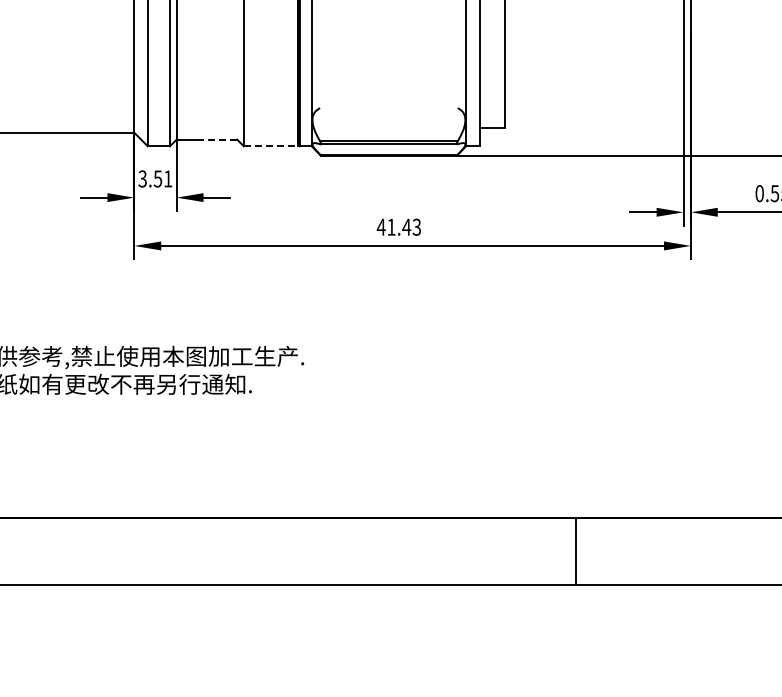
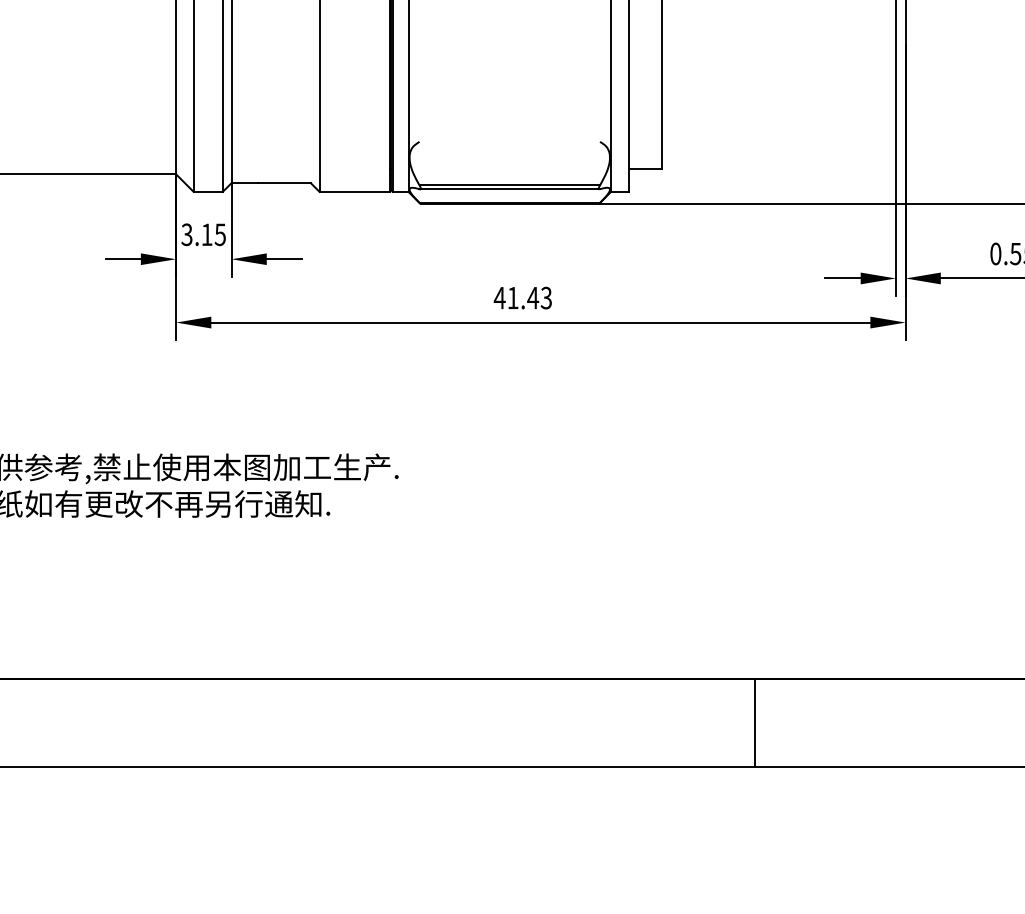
line: (217, 139) -> (285, 183), dashed -> solid
line: (270, 146) -> (354, 192), dashed -> solid
text: (162, 178) -> (212, 234), 3.51 -> 3.15

